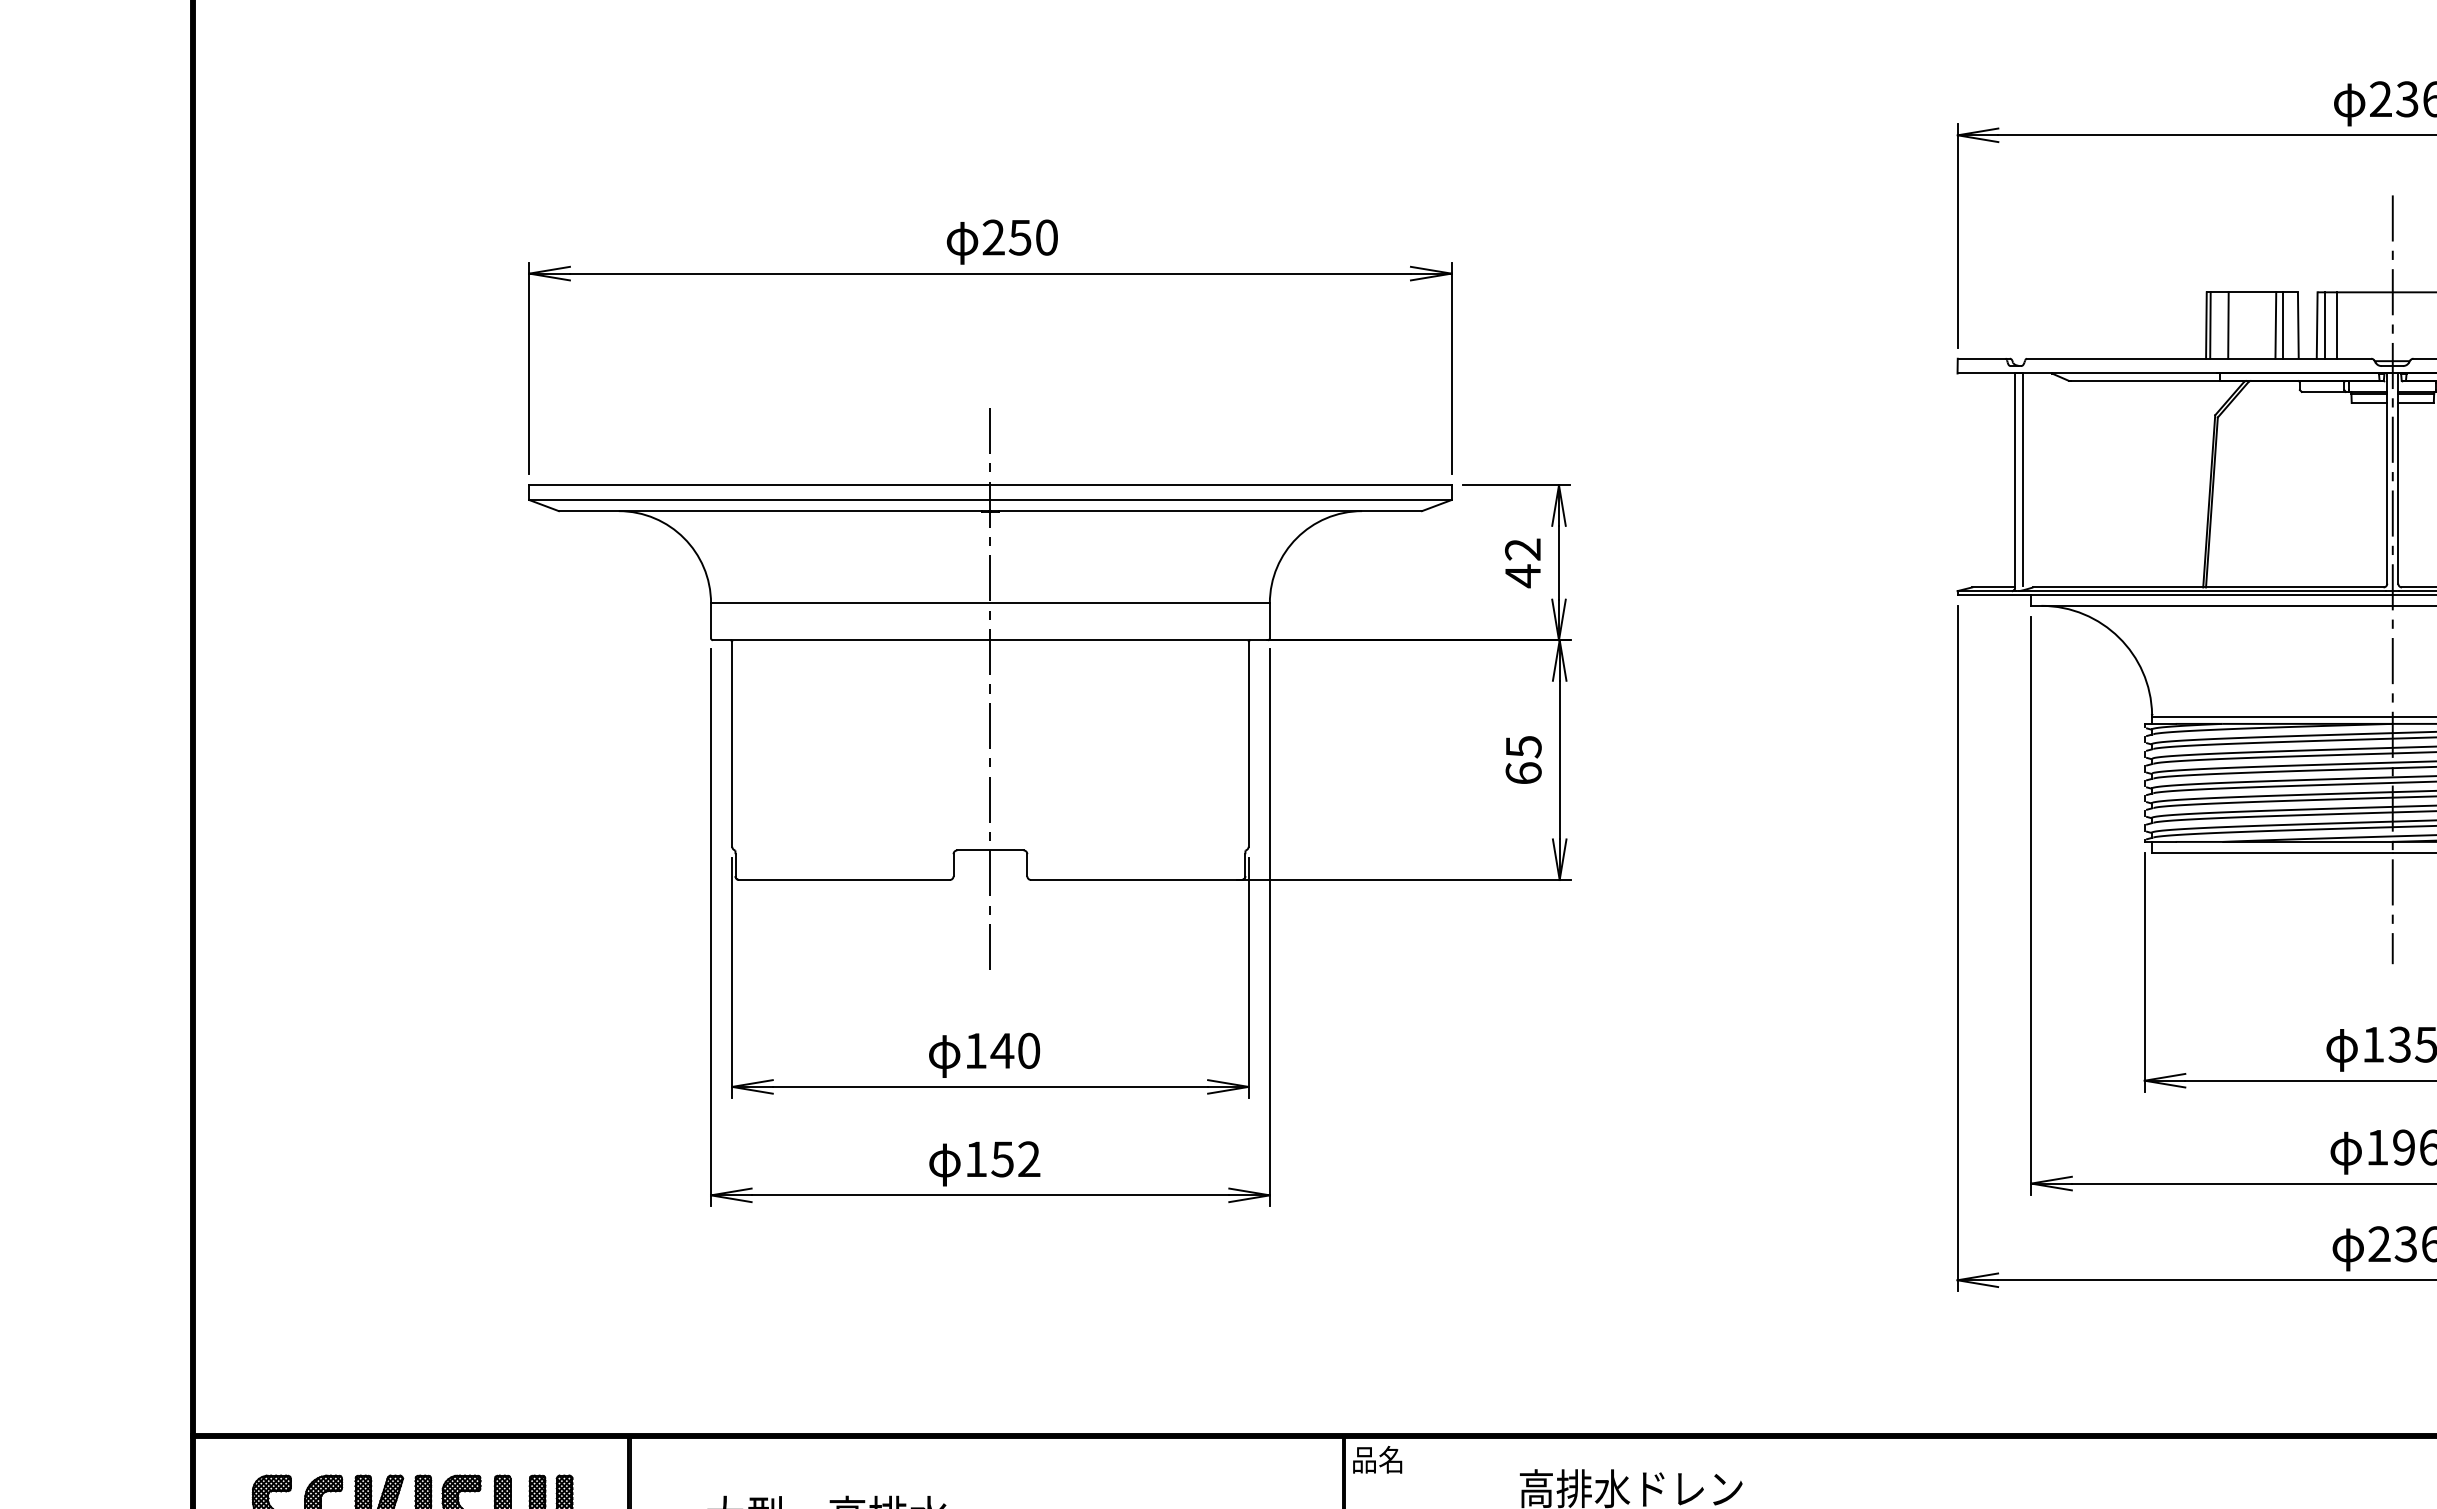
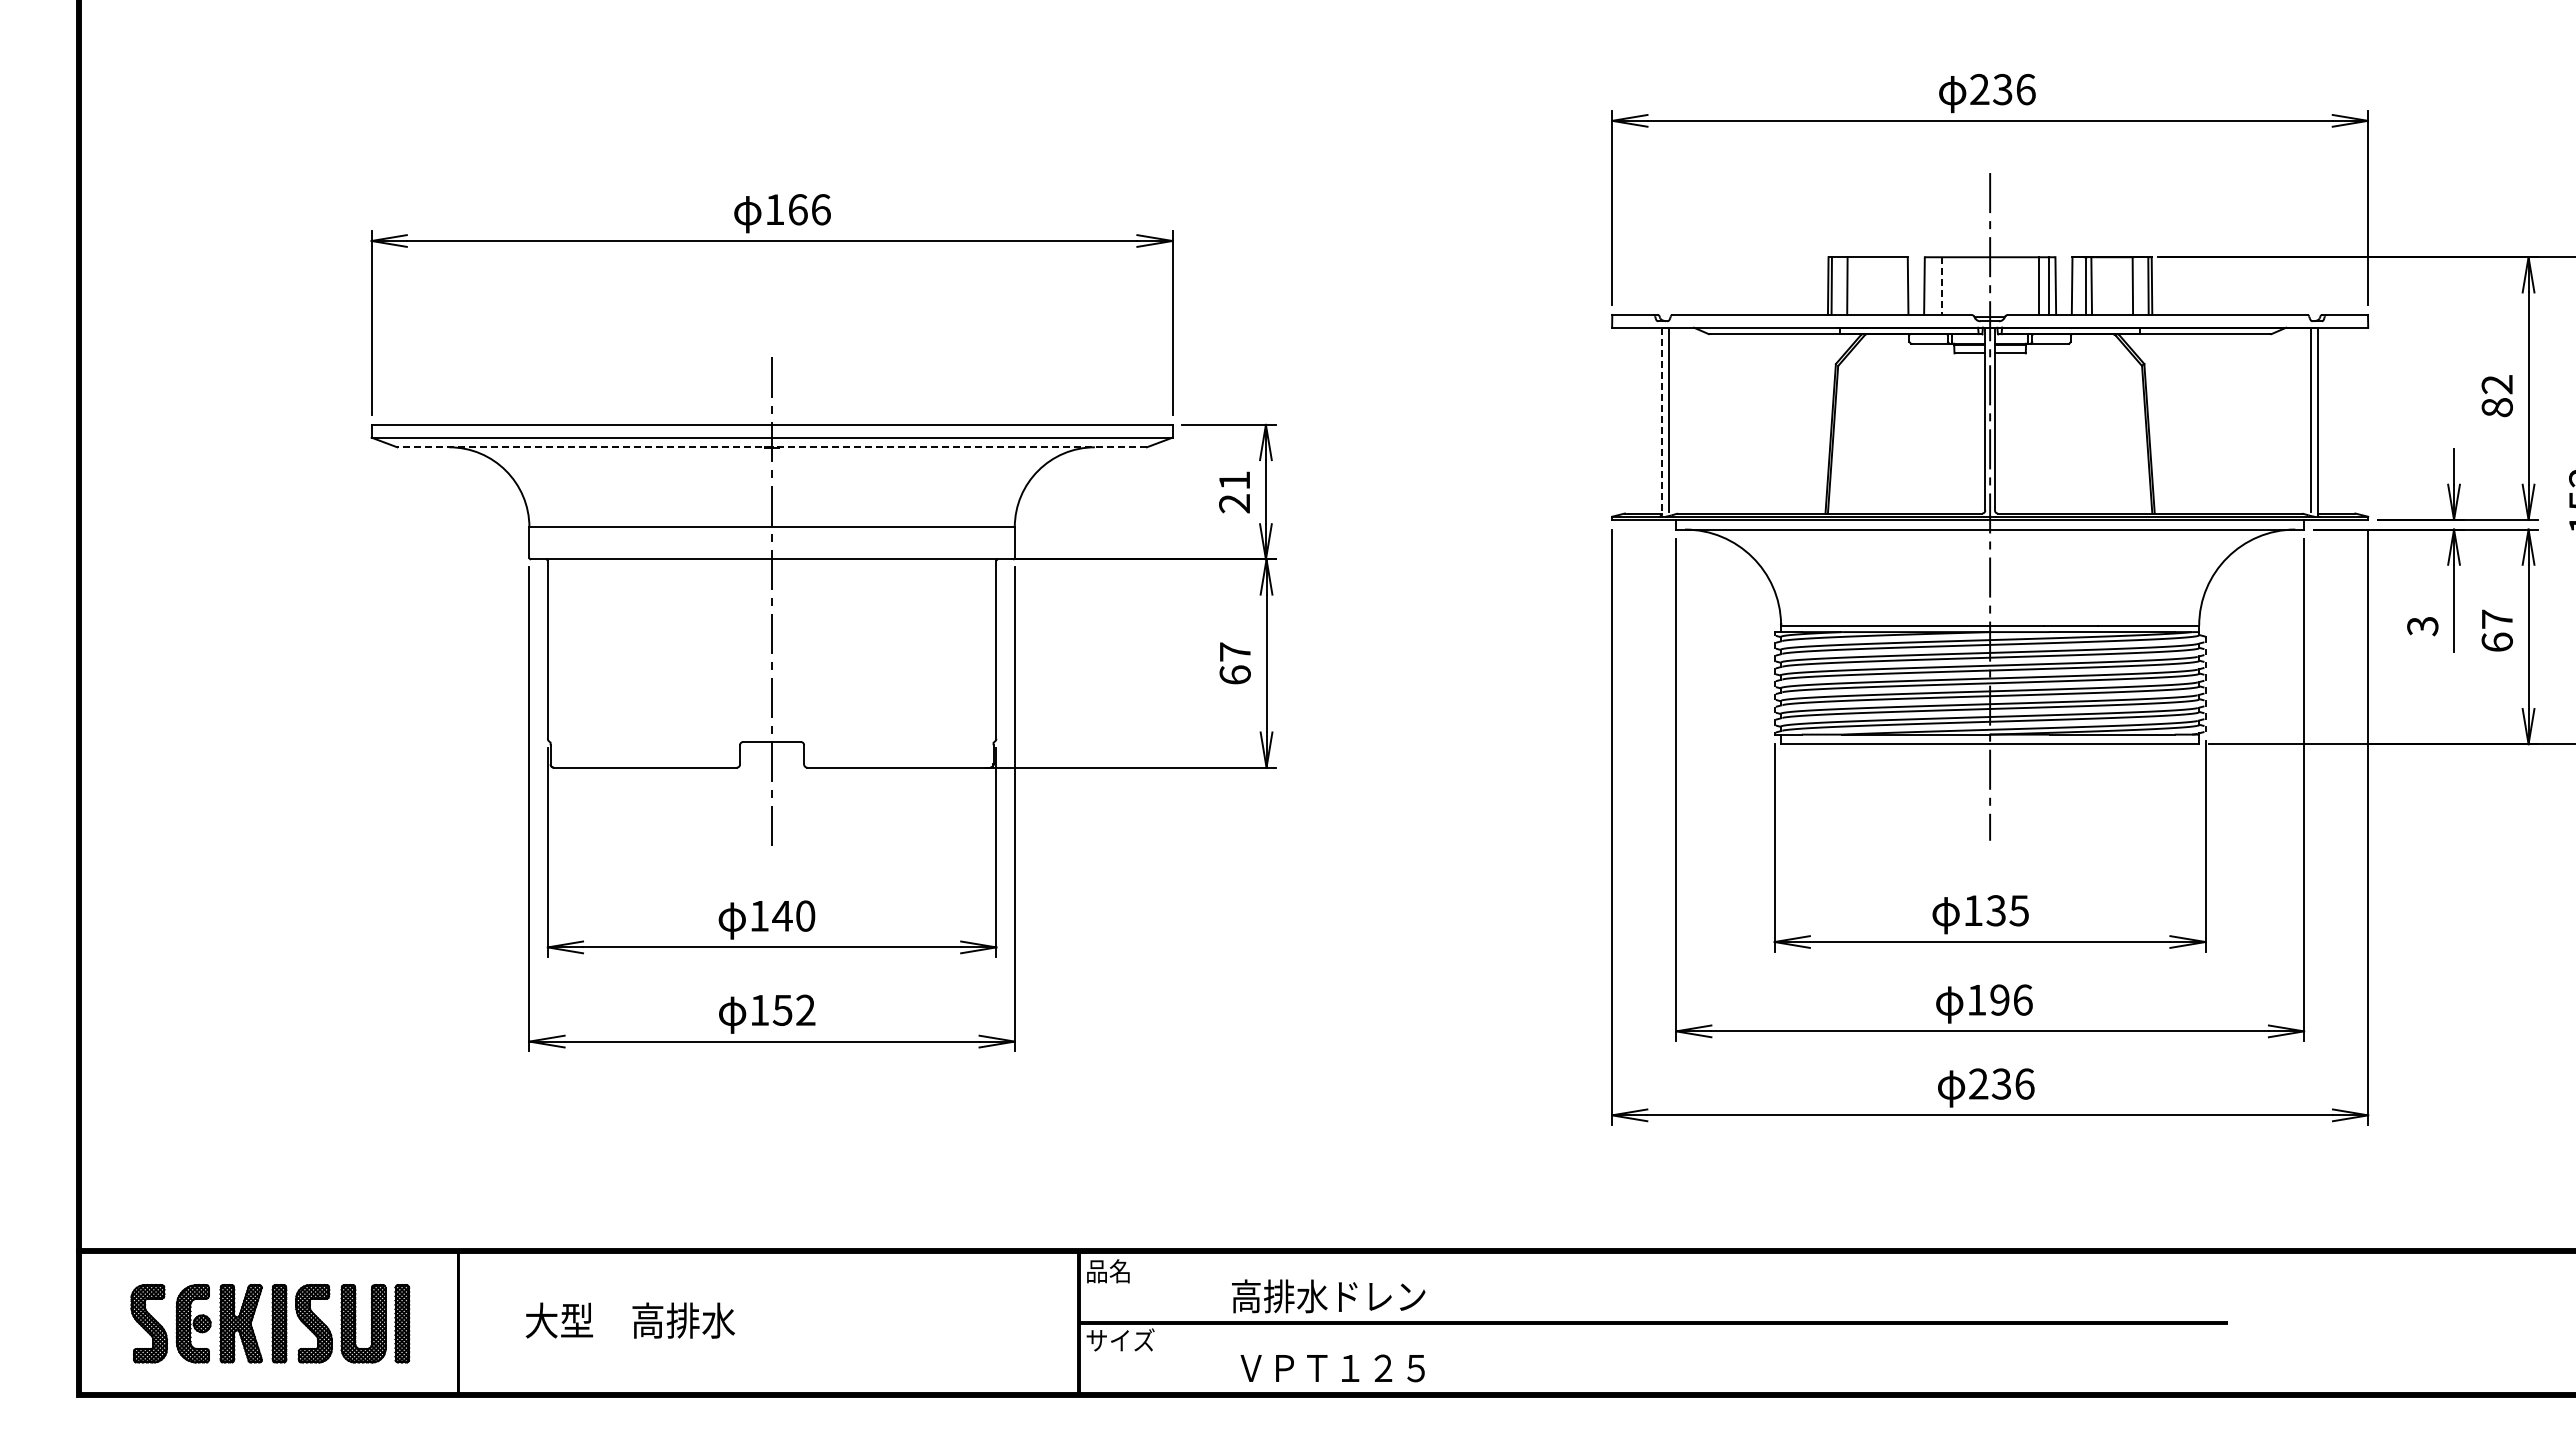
text: (1019, 237) -> (797, 209), 250 -> 166
line: (2275, 324) -> (1888, 285), removed
line: (2282, 324) -> (1894, 285), removed
line: (2325, 324) -> (1931, 285), removed
line: (2336, 326) -> (1941, 286), solid -> dashed
line: (2015, 481) -> (1662, 421), solid -> dashed
line: (990, 511) -> (772, 447), solid -> dashed
text: (1522, 563) -> (1234, 492), 42 -> 21
text: (1523, 747) -> (1235, 652), 65 -> 67

